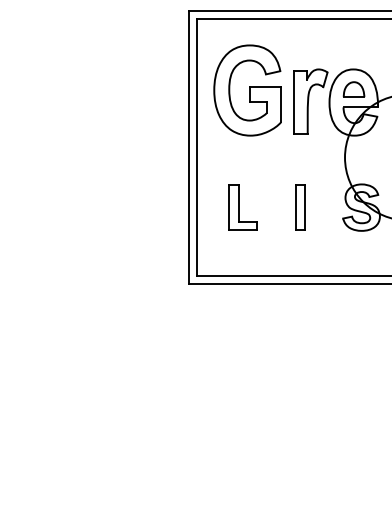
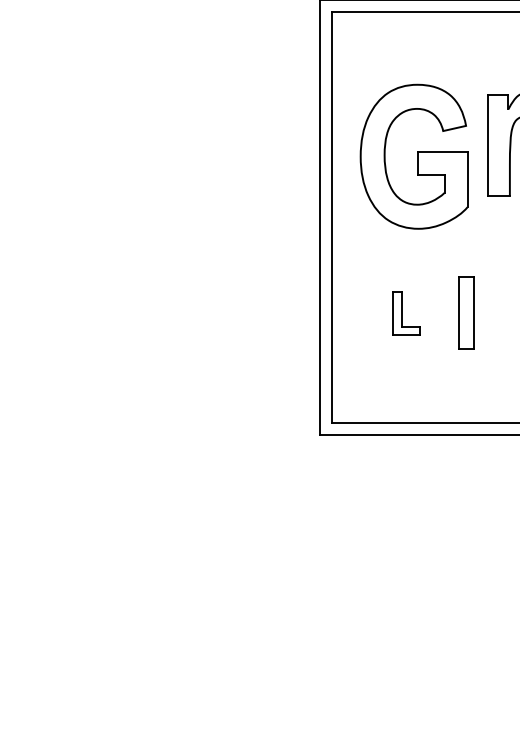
part: (247, 90) -> (413, 156), moved
part: (242, 207) -> (405, 313), size x0.6
part: (300, 207) -> (466, 313), moved

